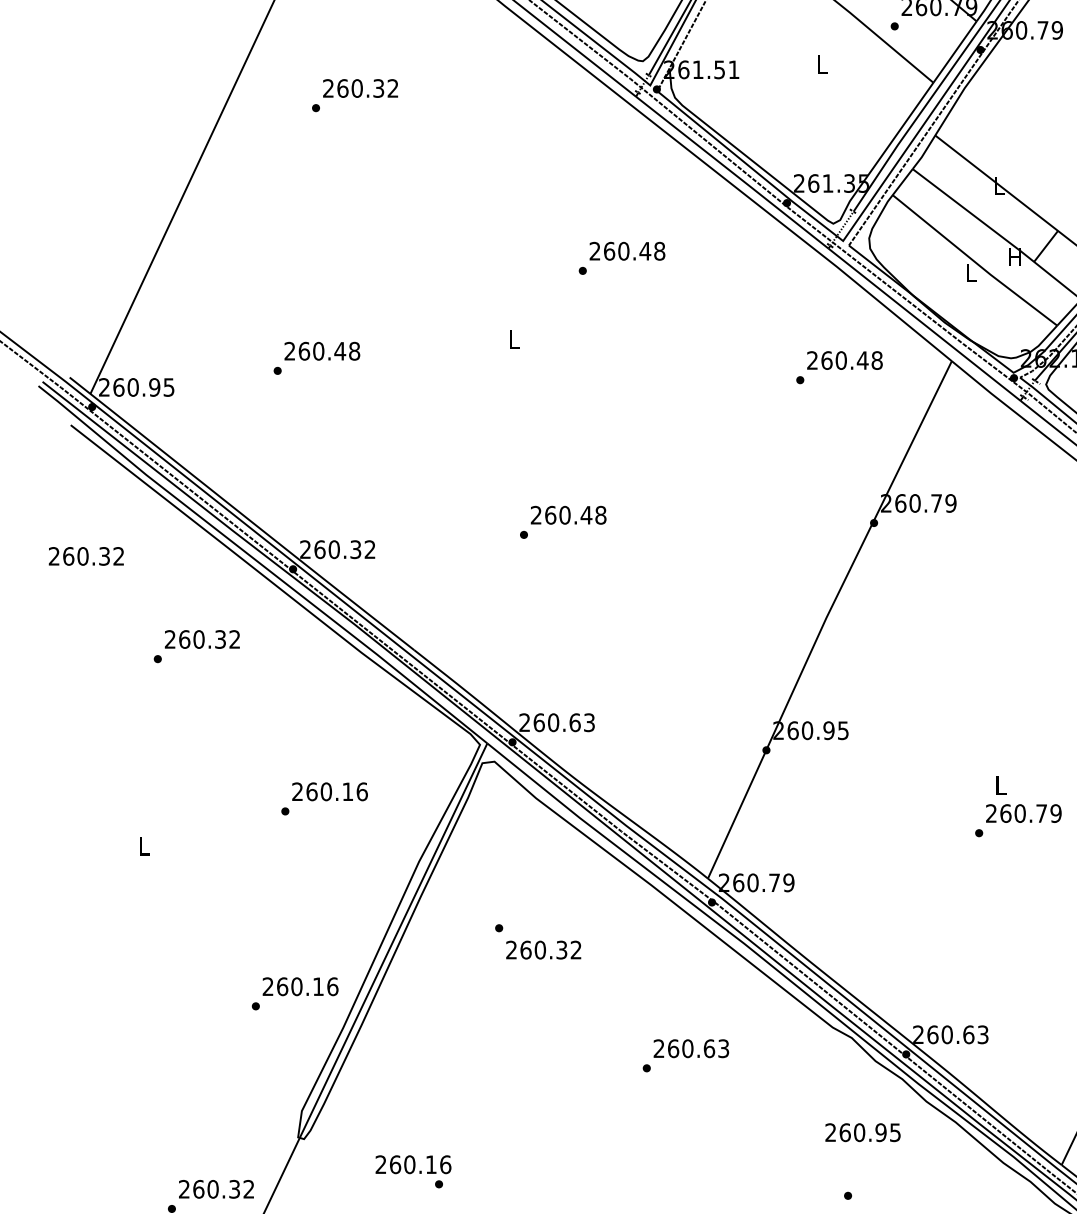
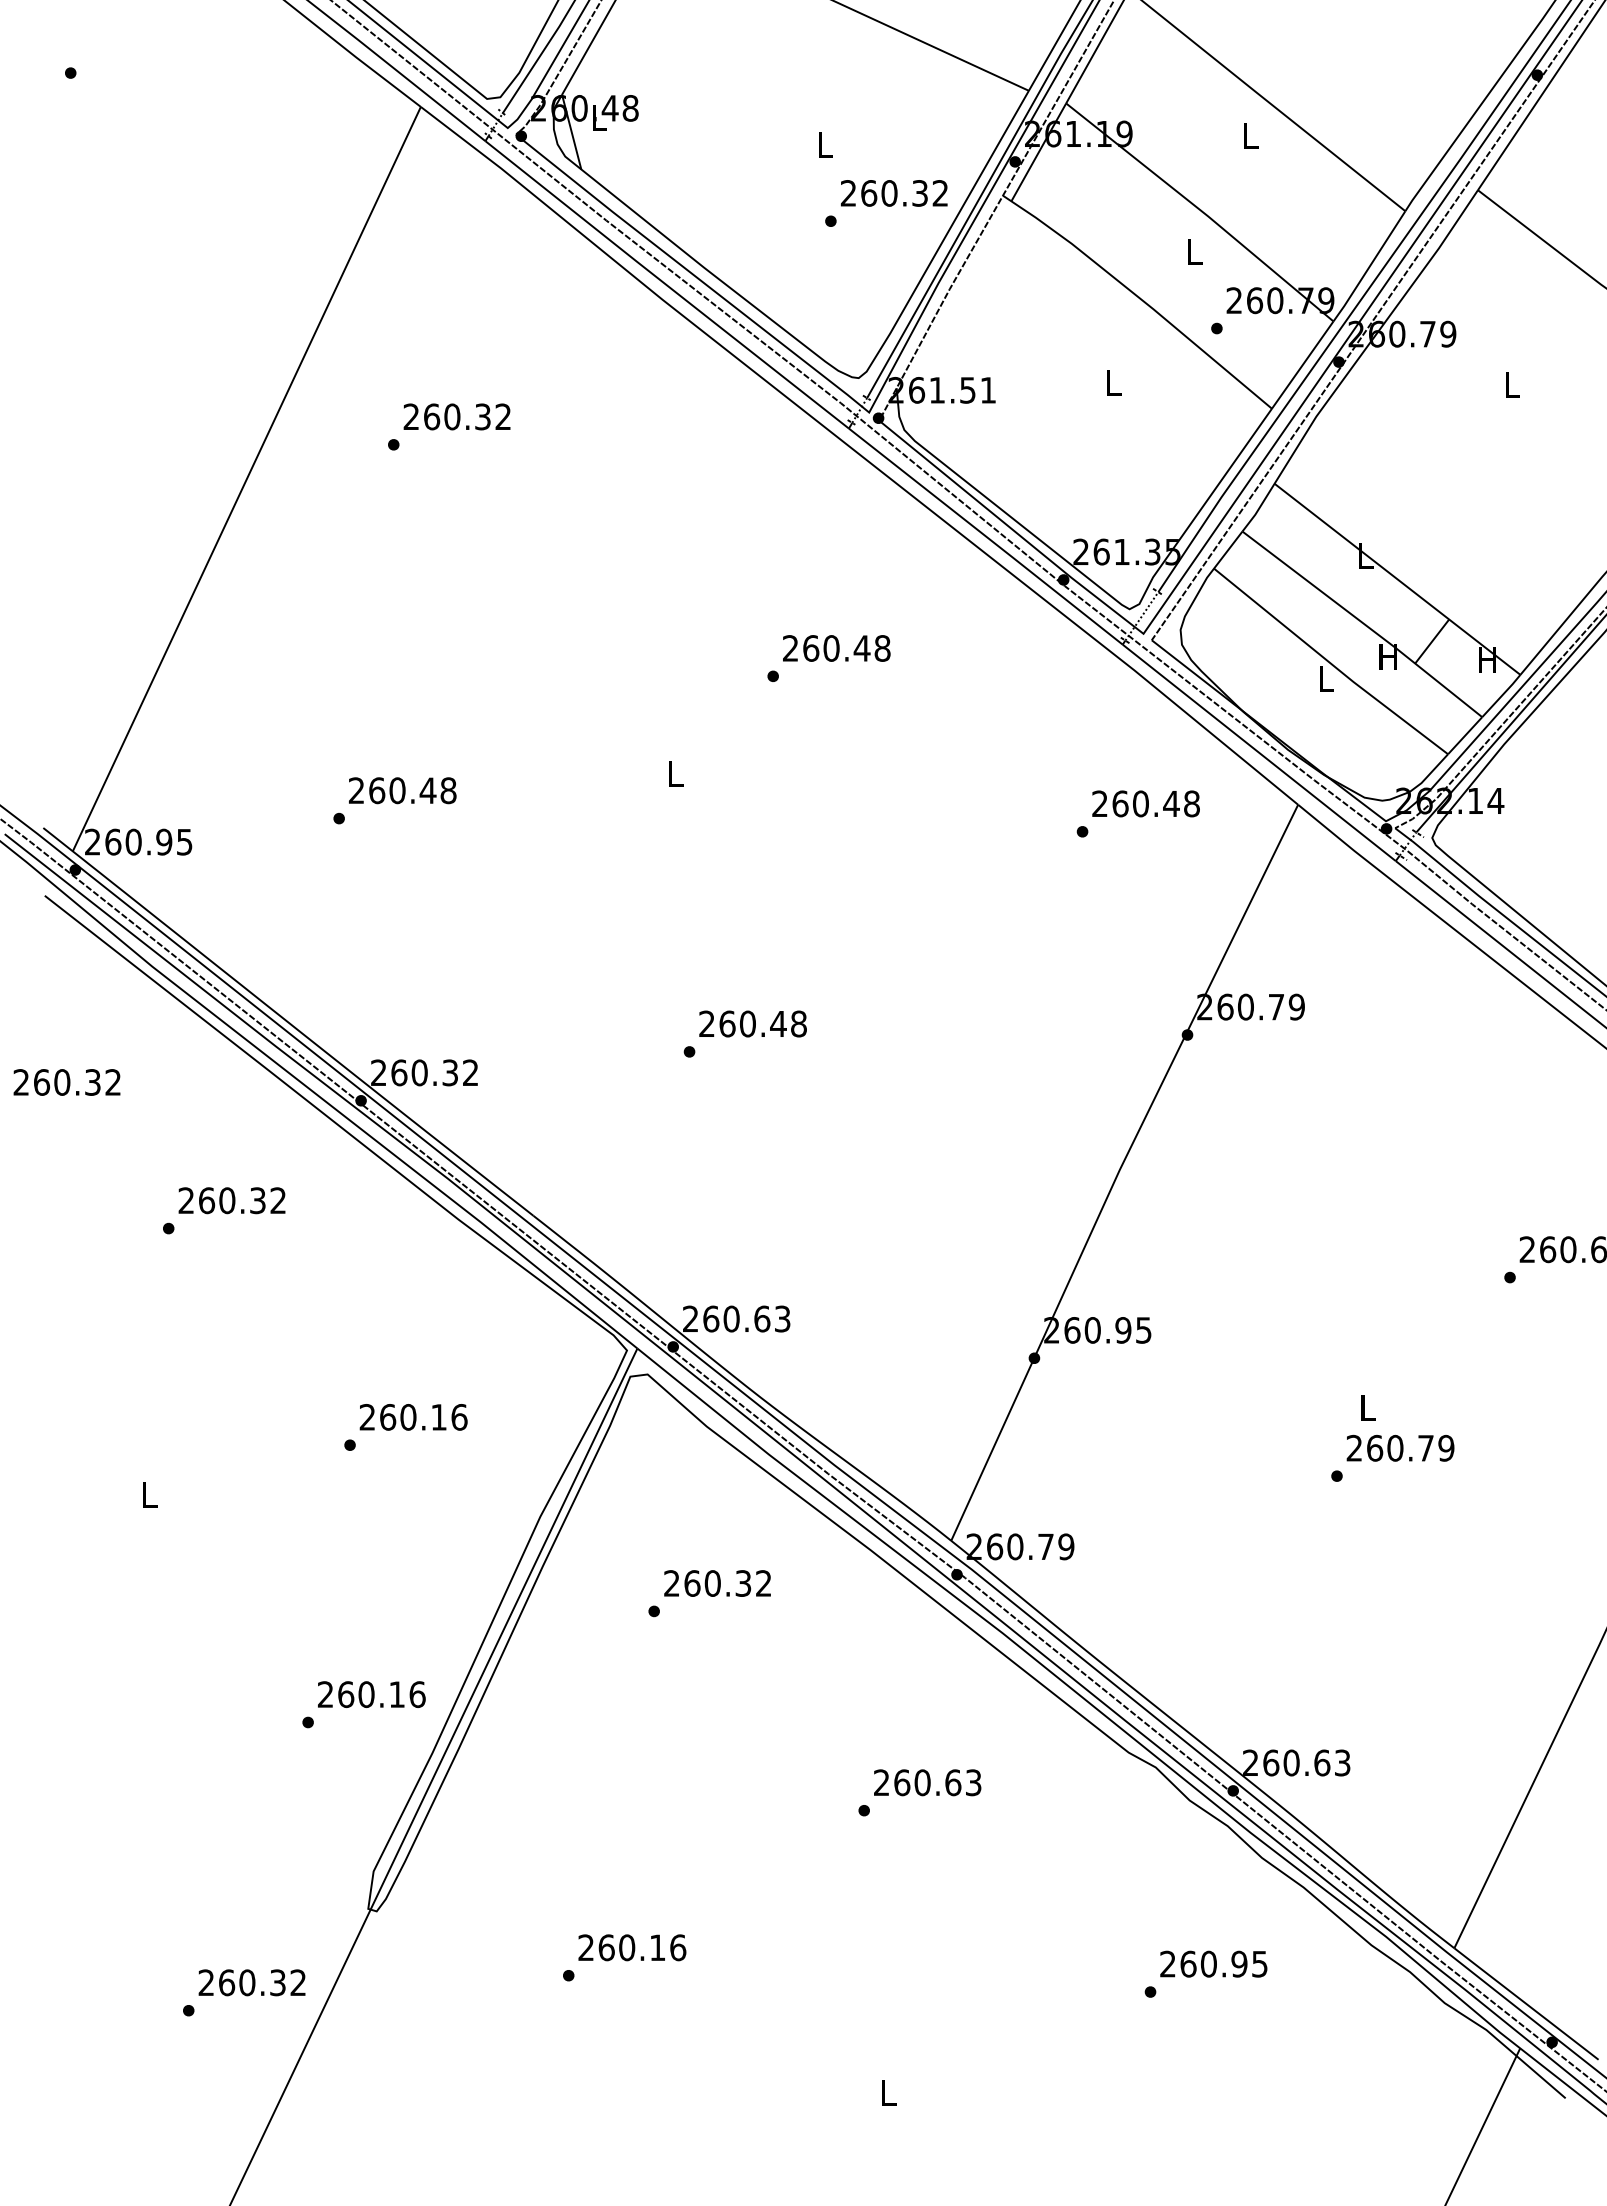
text: (543, 950) -> (717, 1583), moved
text: (862, 1132) -> (1213, 1963), moved
text: (413, 1164) -> (632, 1947), moved

